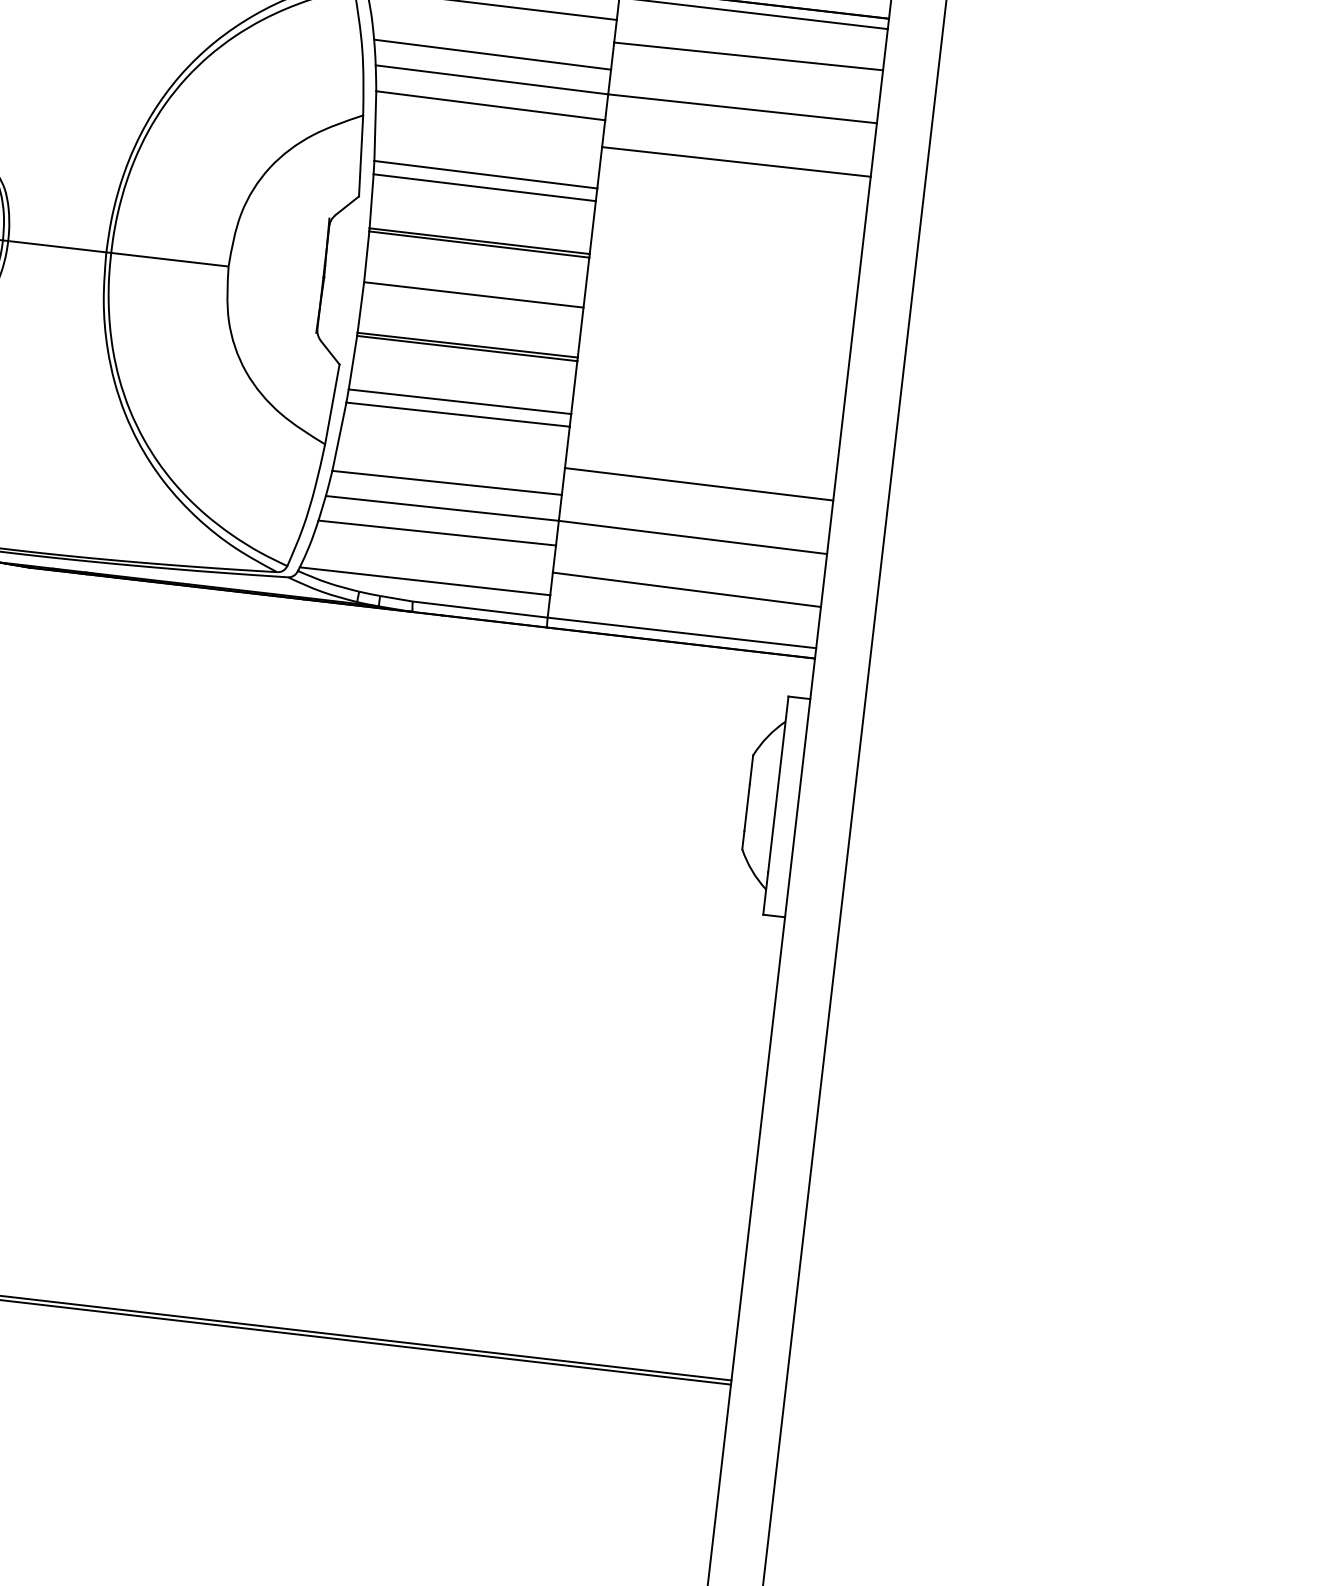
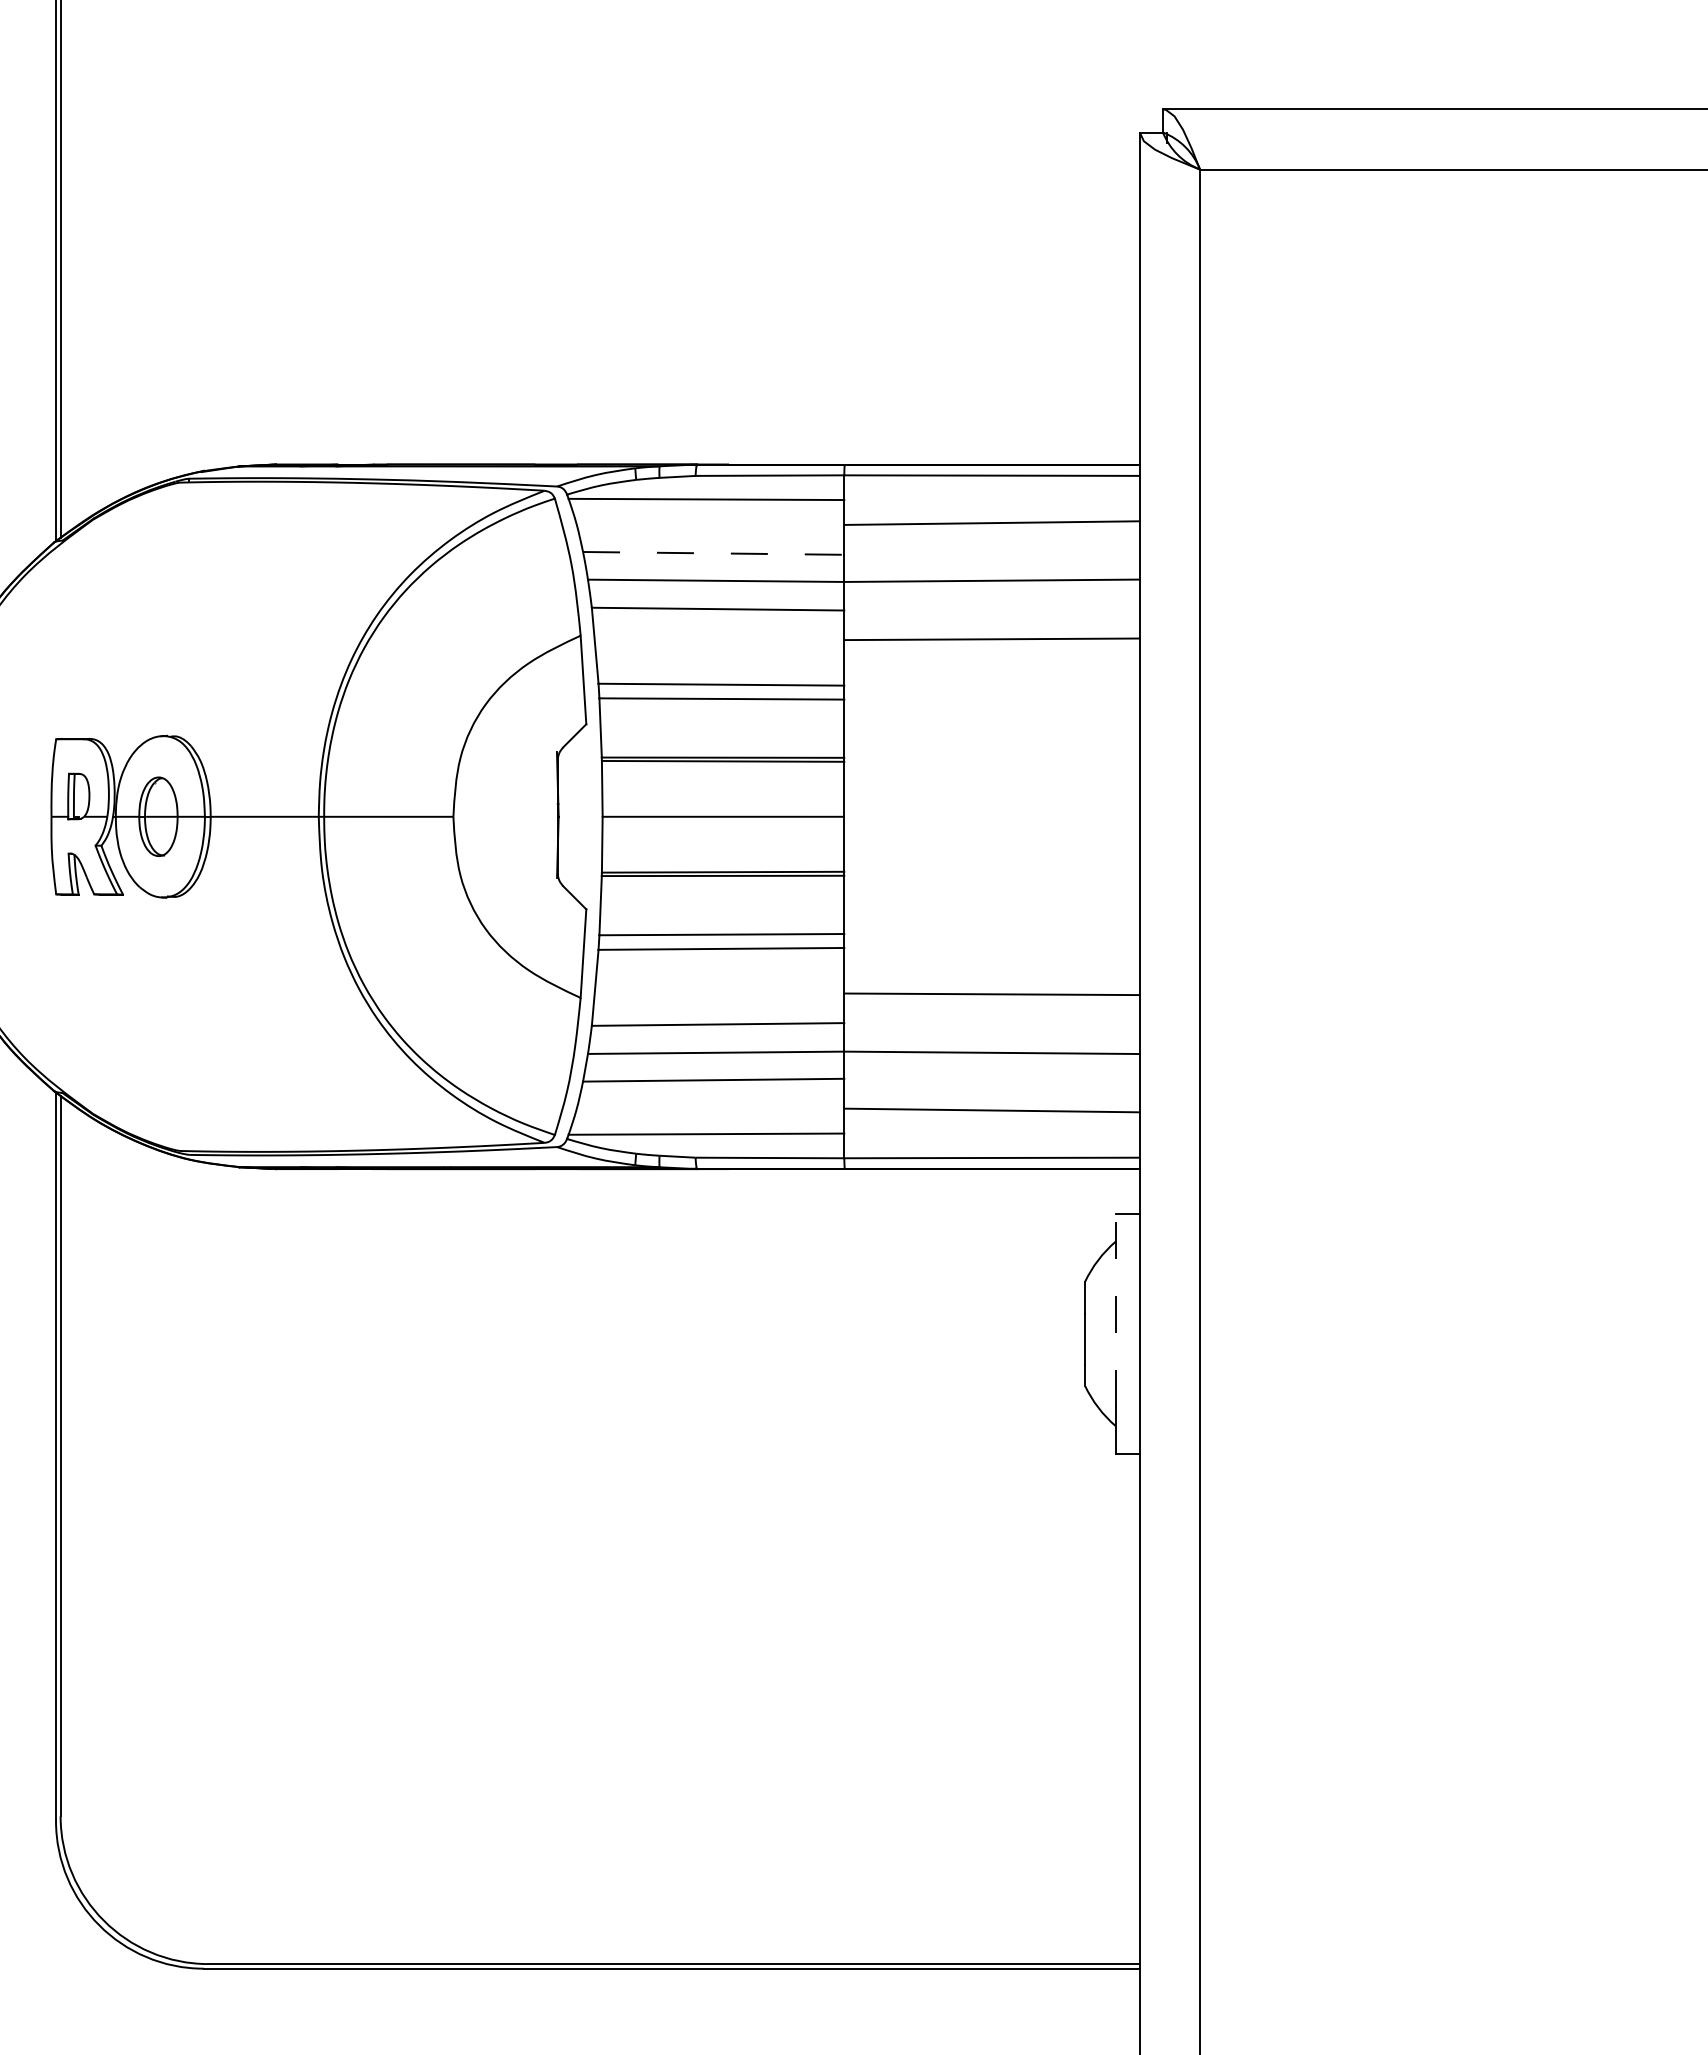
line: (492, 54) -> (713, 553), solid -> dashed
line: (777, 784) -> (1115, 1310), solid -> dashed

